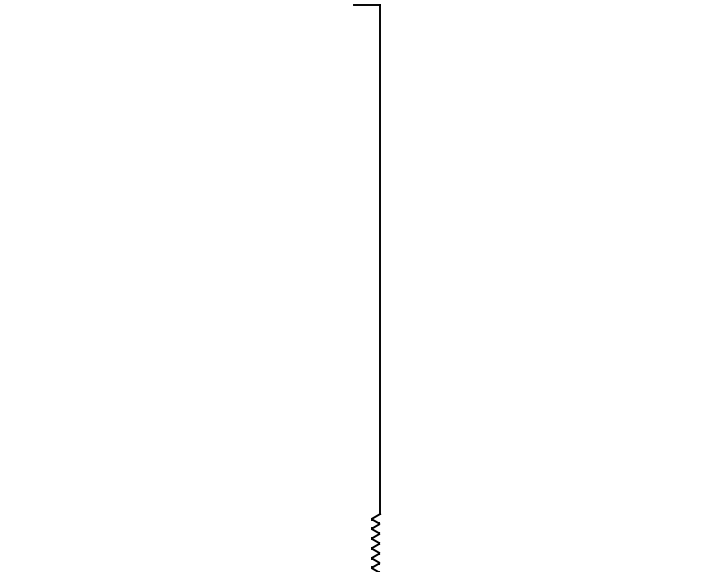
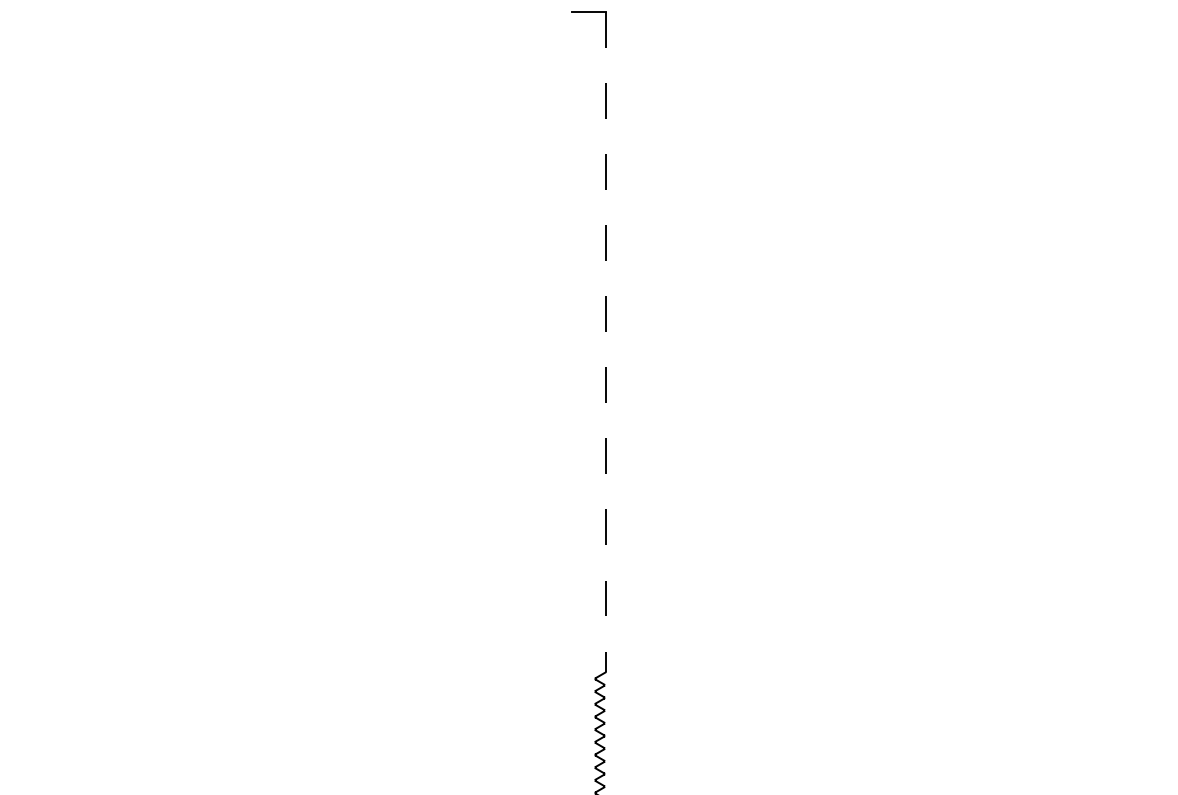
line: (379, 259) -> (605, 342), solid -> dashed

